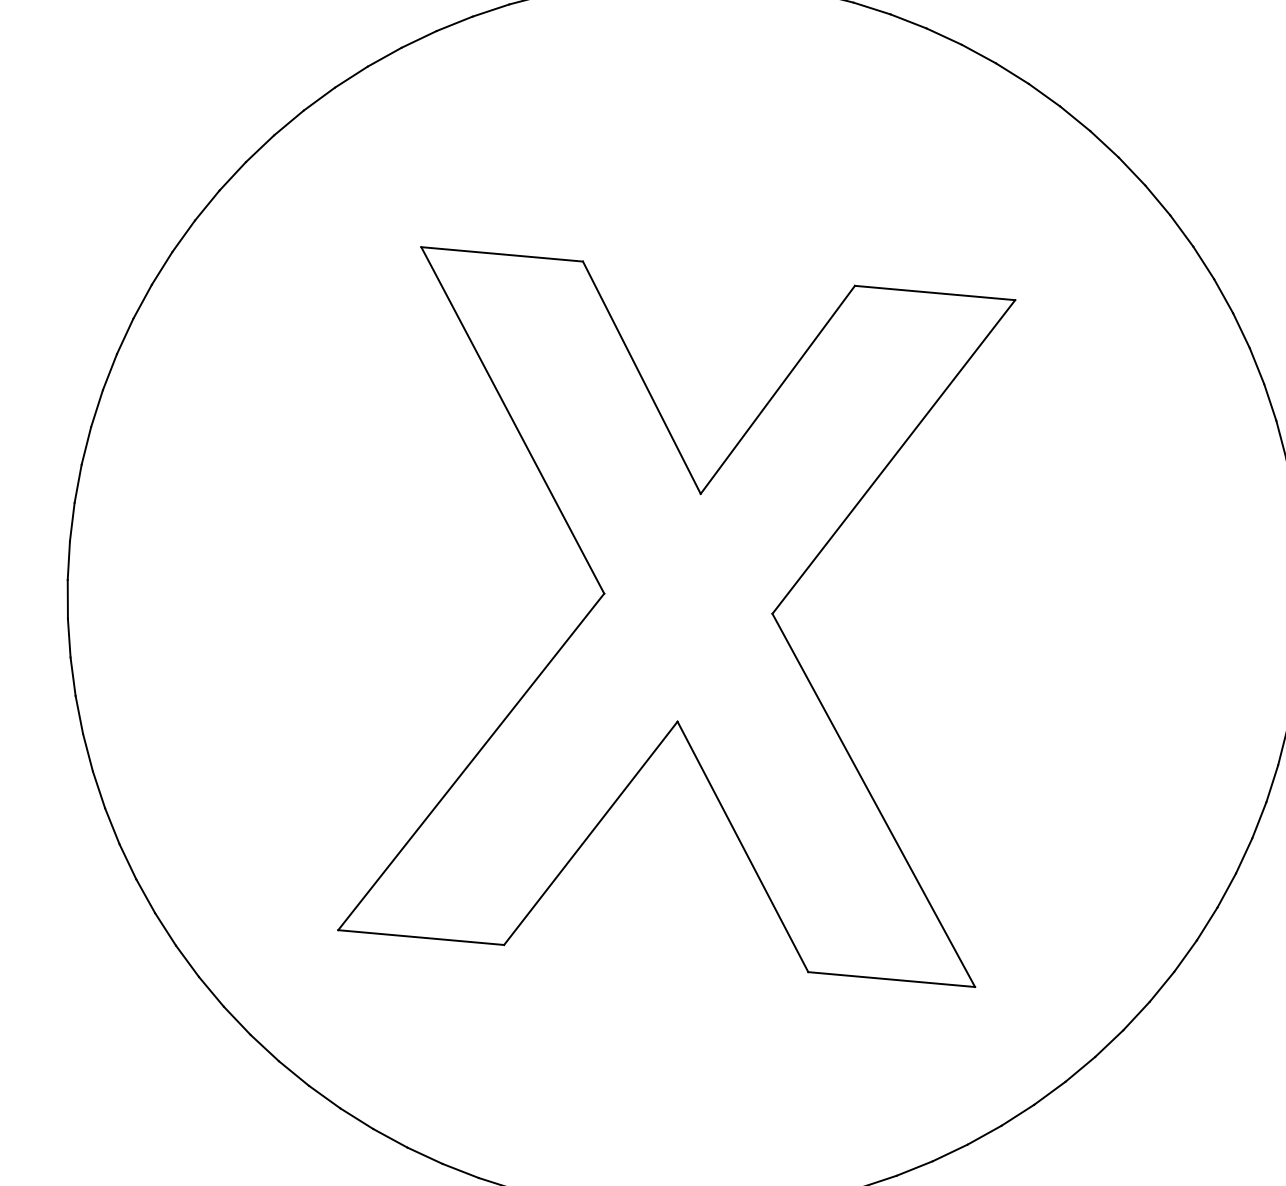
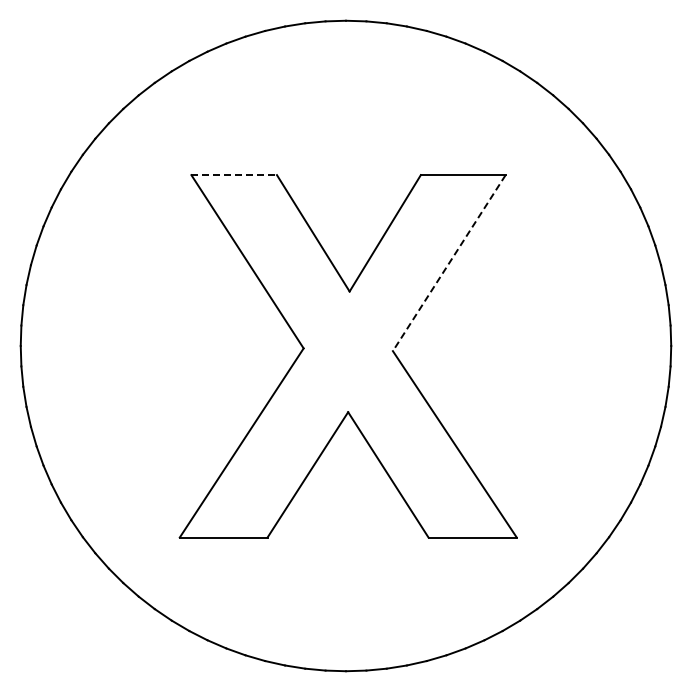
line: (502, 255) -> (234, 175), solid -> dashed
line: (894, 457) -> (449, 263), solid -> dashed

